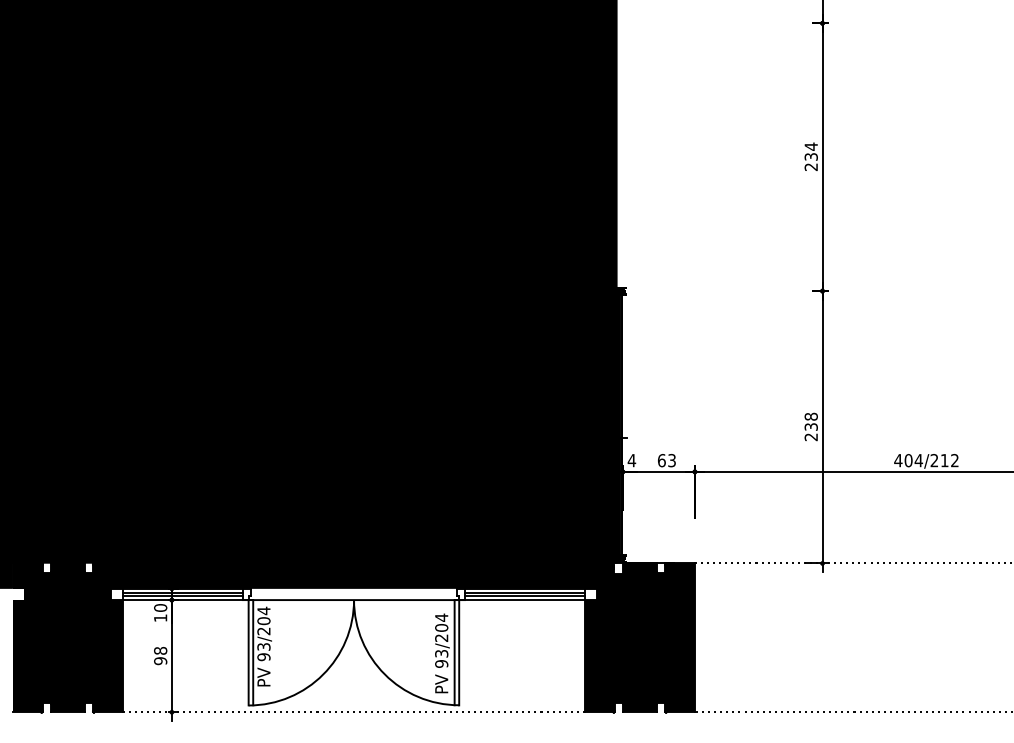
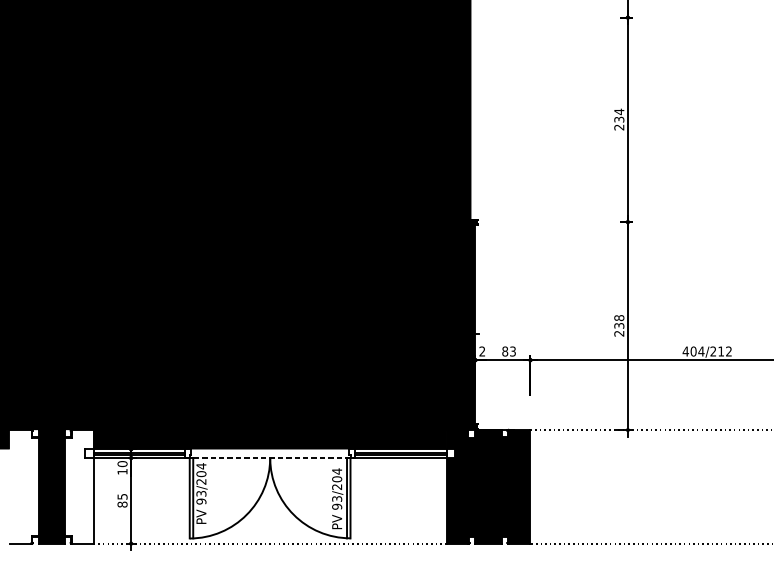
text: (631, 460) -> (482, 351), 4 -> 2
text: (661, 460) -> (504, 351), 63 -> 83
line: (354, 600) -> (270, 458), solid -> dashed
fill: (31, 637) -> (23, 486), removed
fill: (103, 637) -> (78, 486), removed
text: (160, 655) -> (122, 500), 98 -> 85

